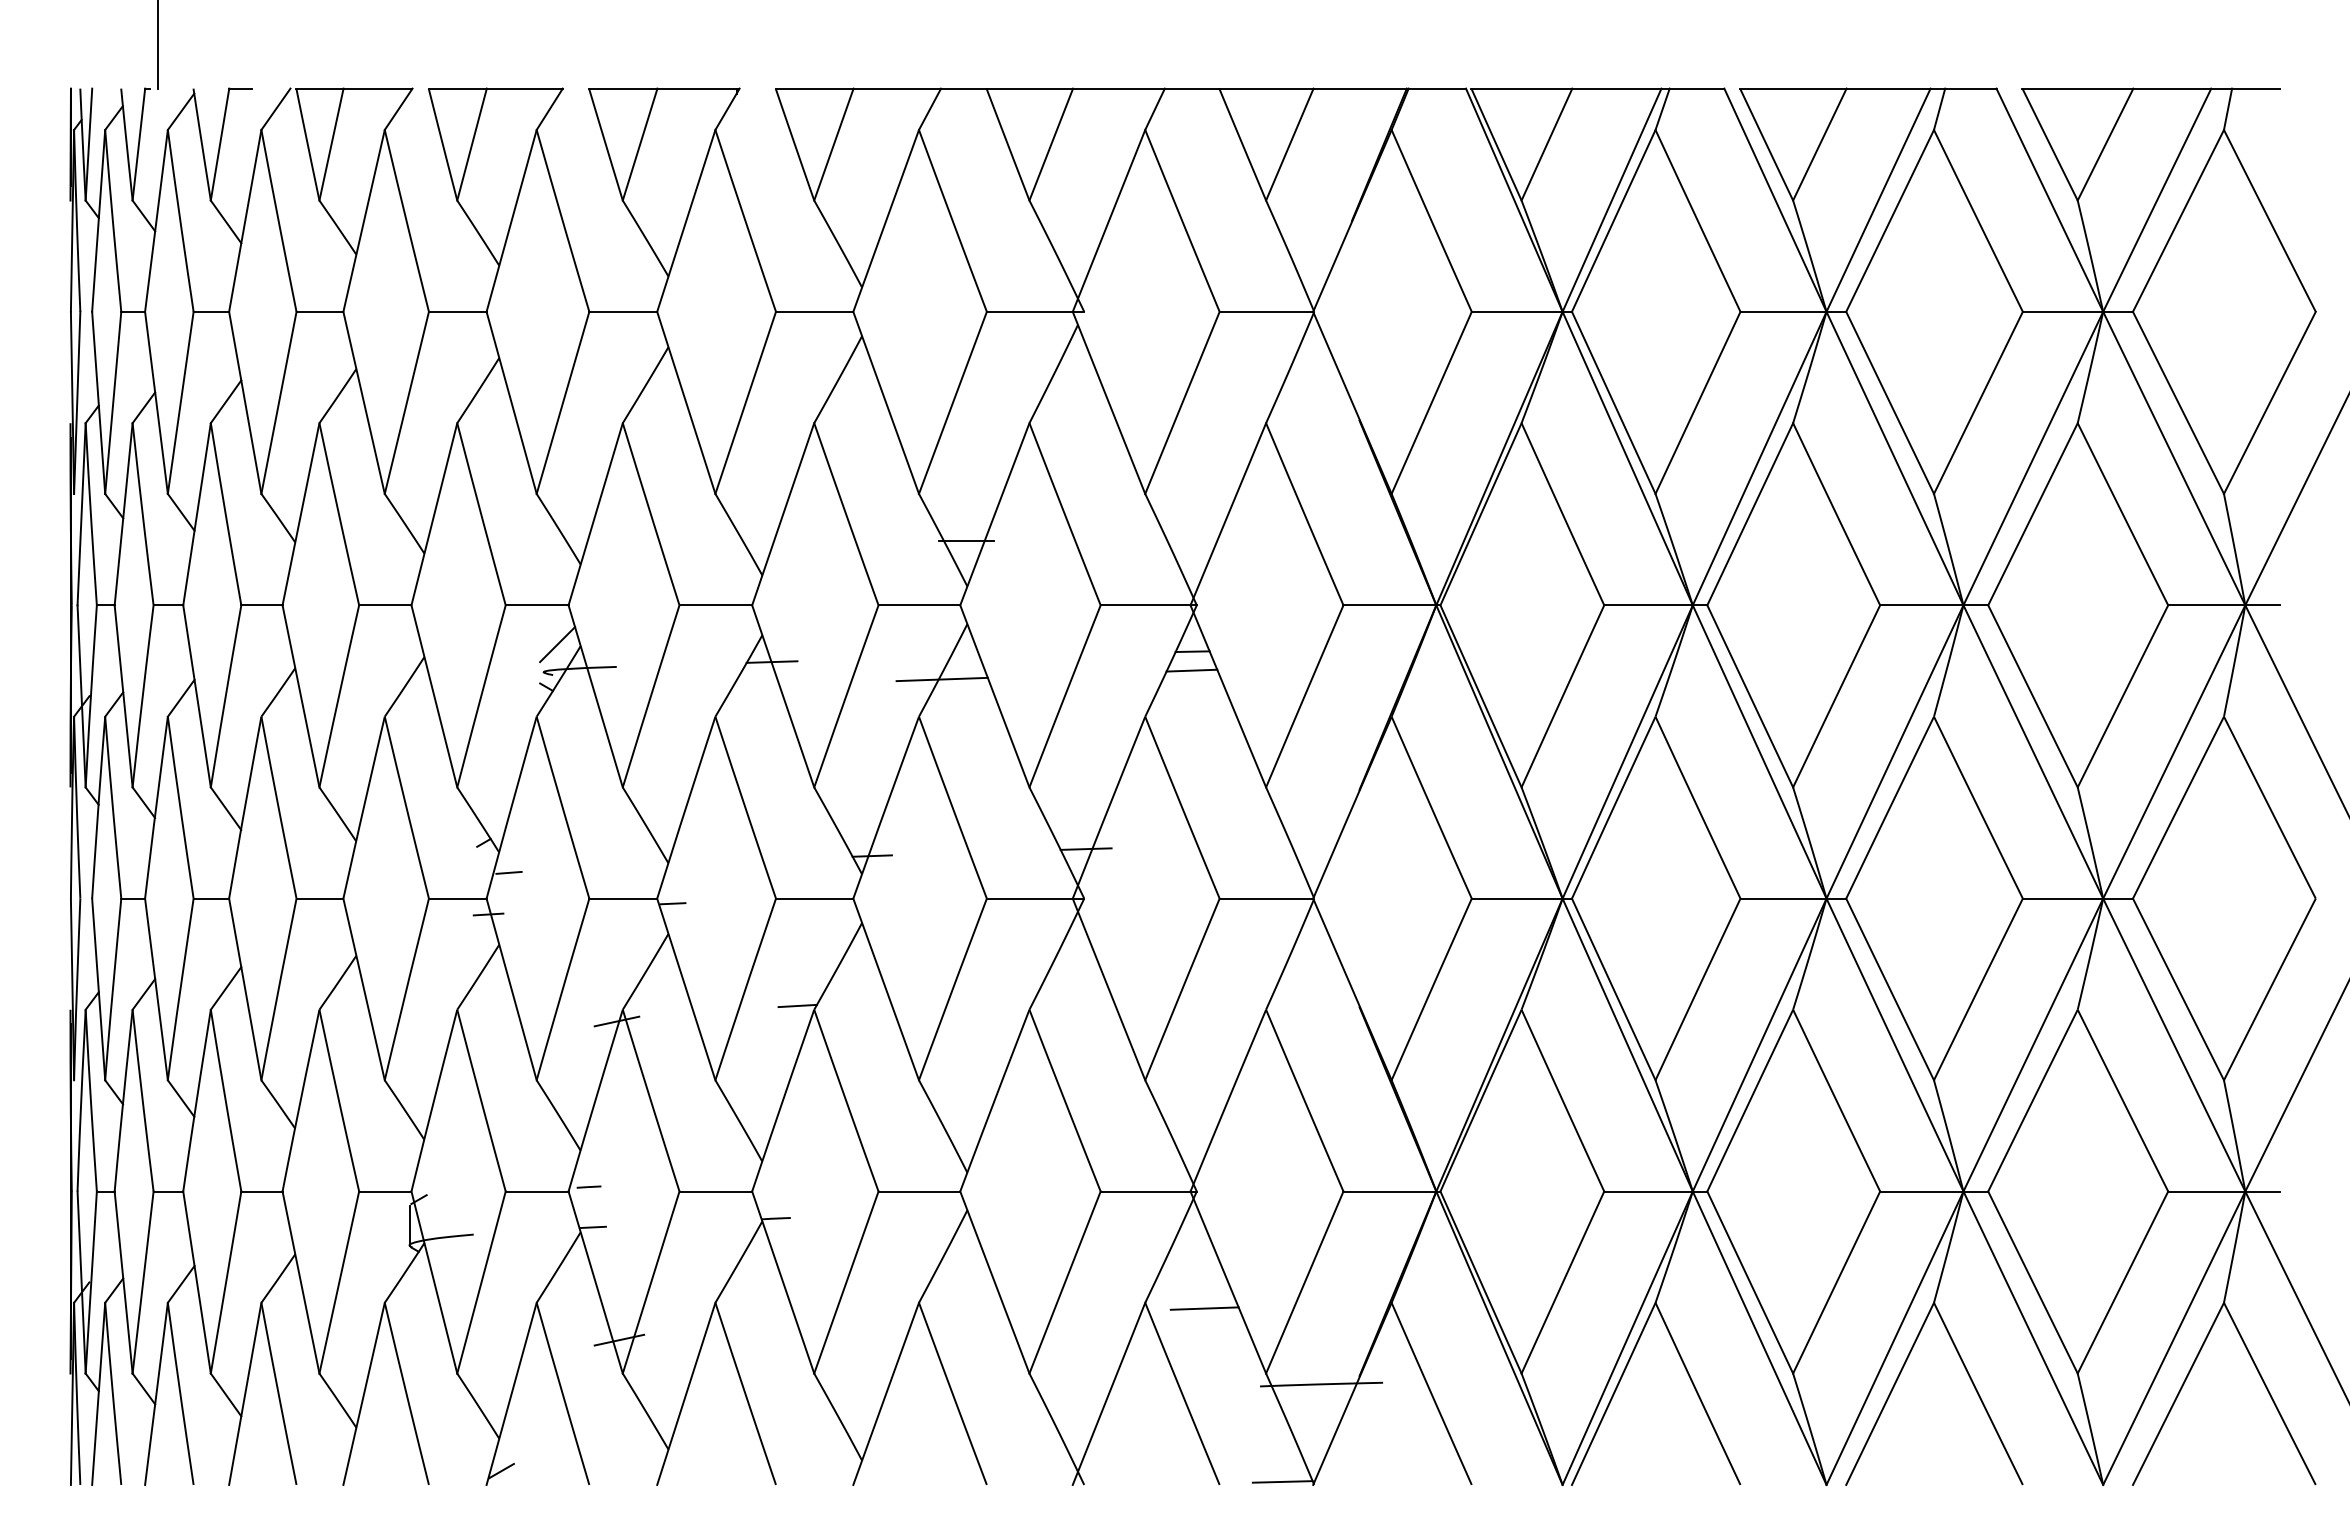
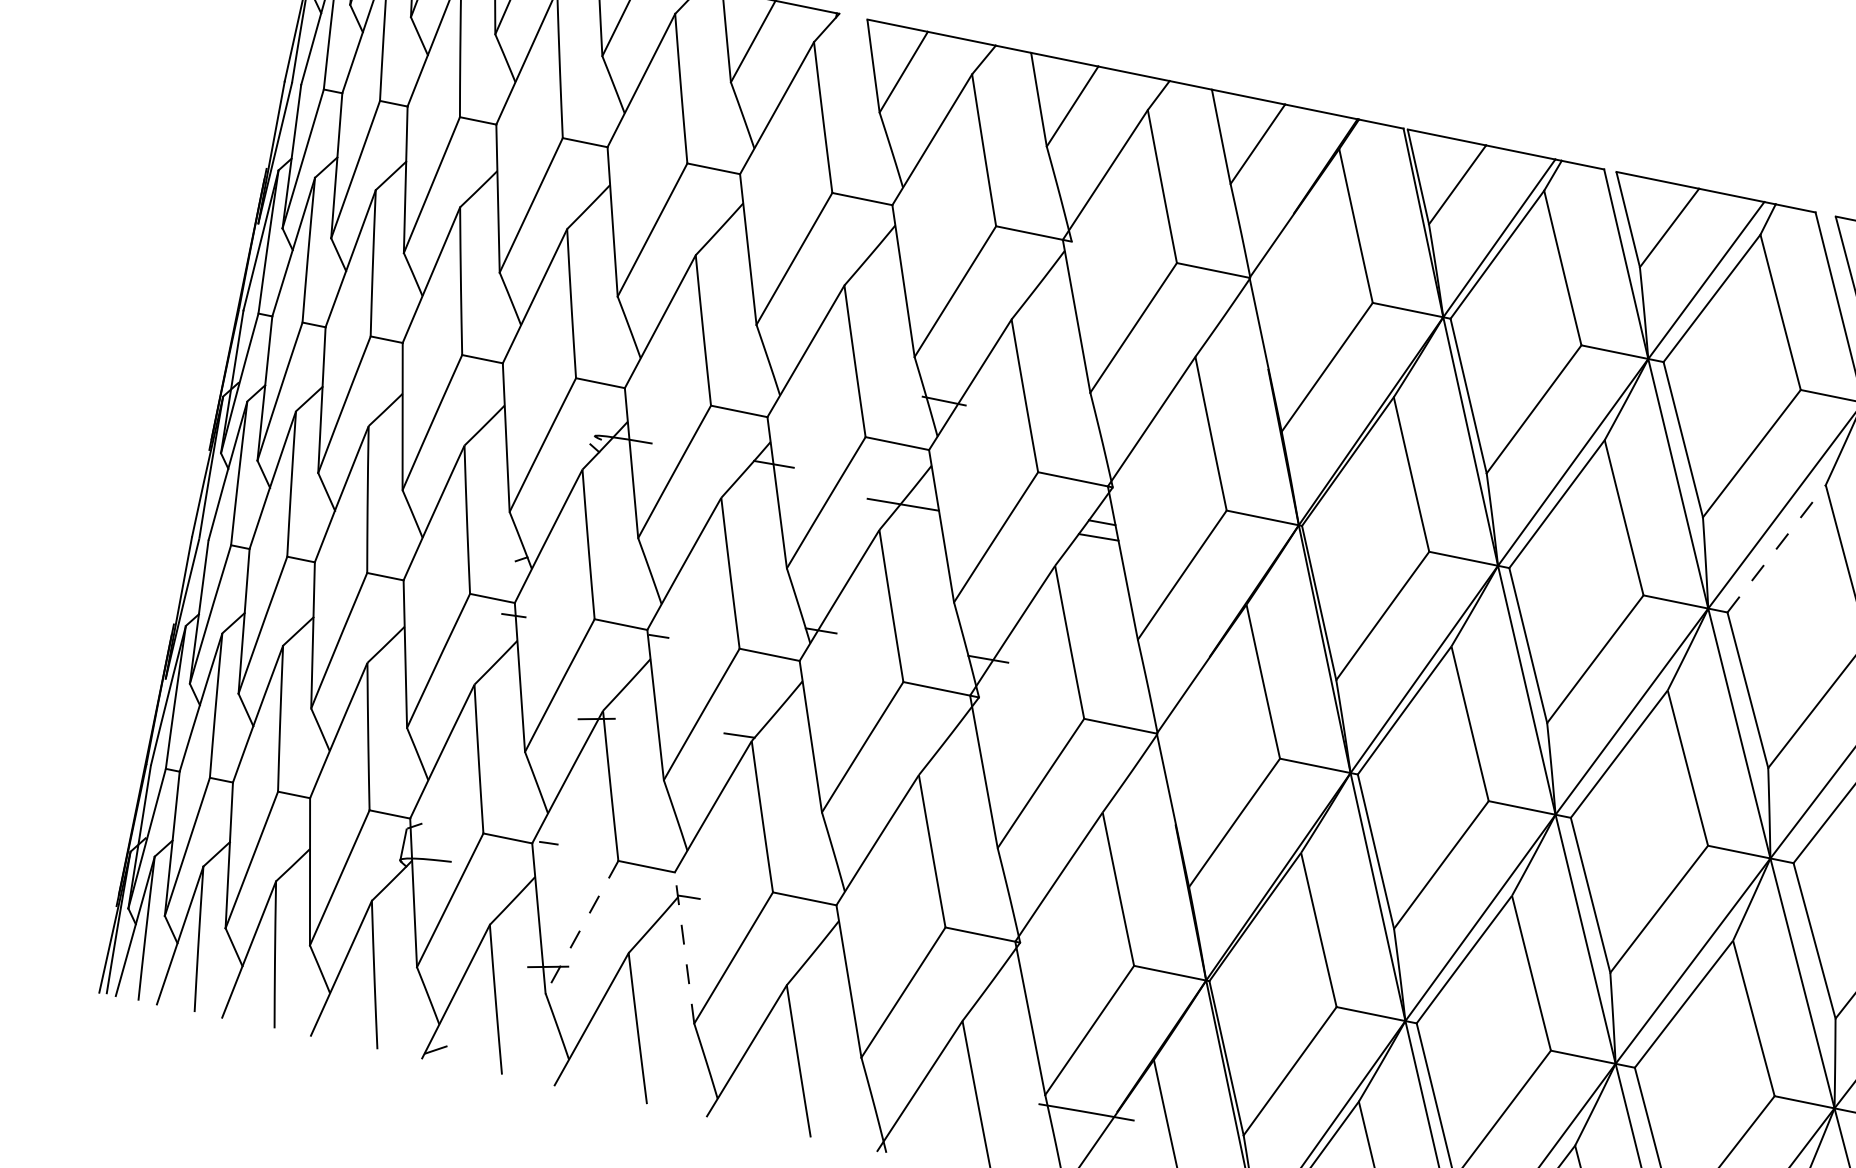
line: (2033, 513) -> (1777, 548), solid -> dashed
line: (557, 644) -> (610, 416), removed
line: (508, 872) -> (535, 586), removed
line: (592, 1226) -> (545, 874), removed
line: (783, 1282) -> (684, 948), solid -> dashed
line: (651, 1283) -> (582, 927), solid -> dashed
line: (1204, 1308) -> (1007, 1034), removed

